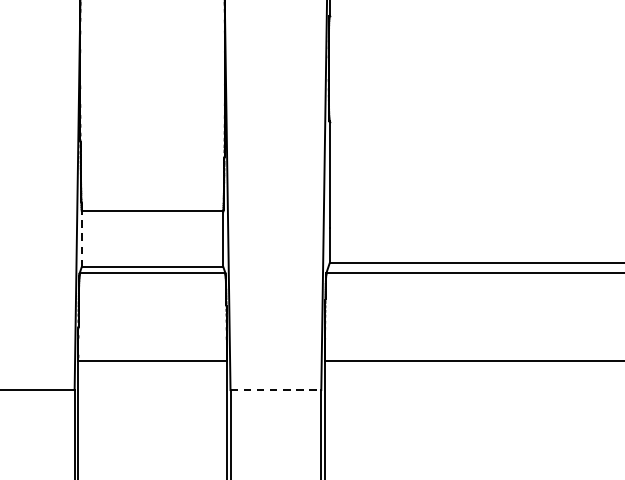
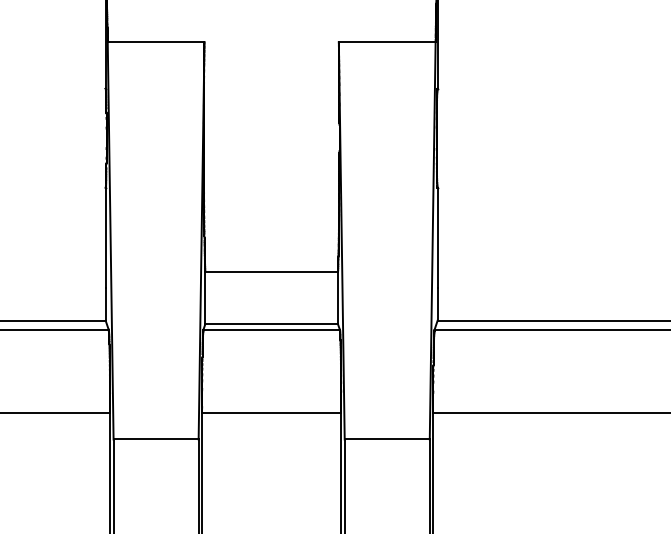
line: (81, 238) -> (205, 297), dashed -> solid
line: (276, 390) -> (387, 439), dashed -> solid

